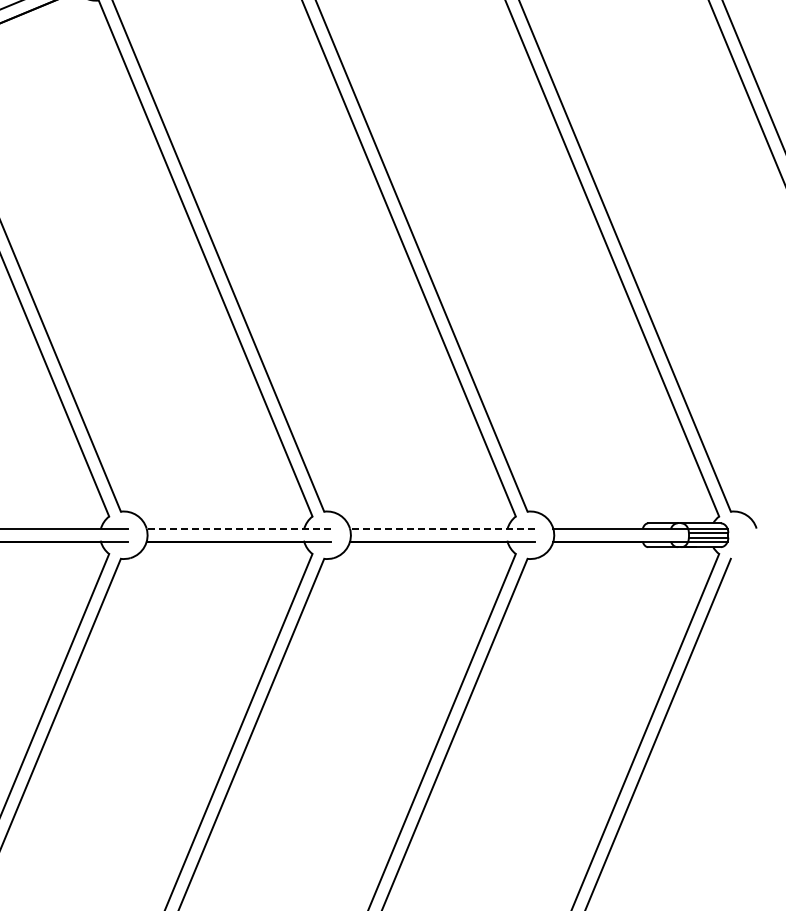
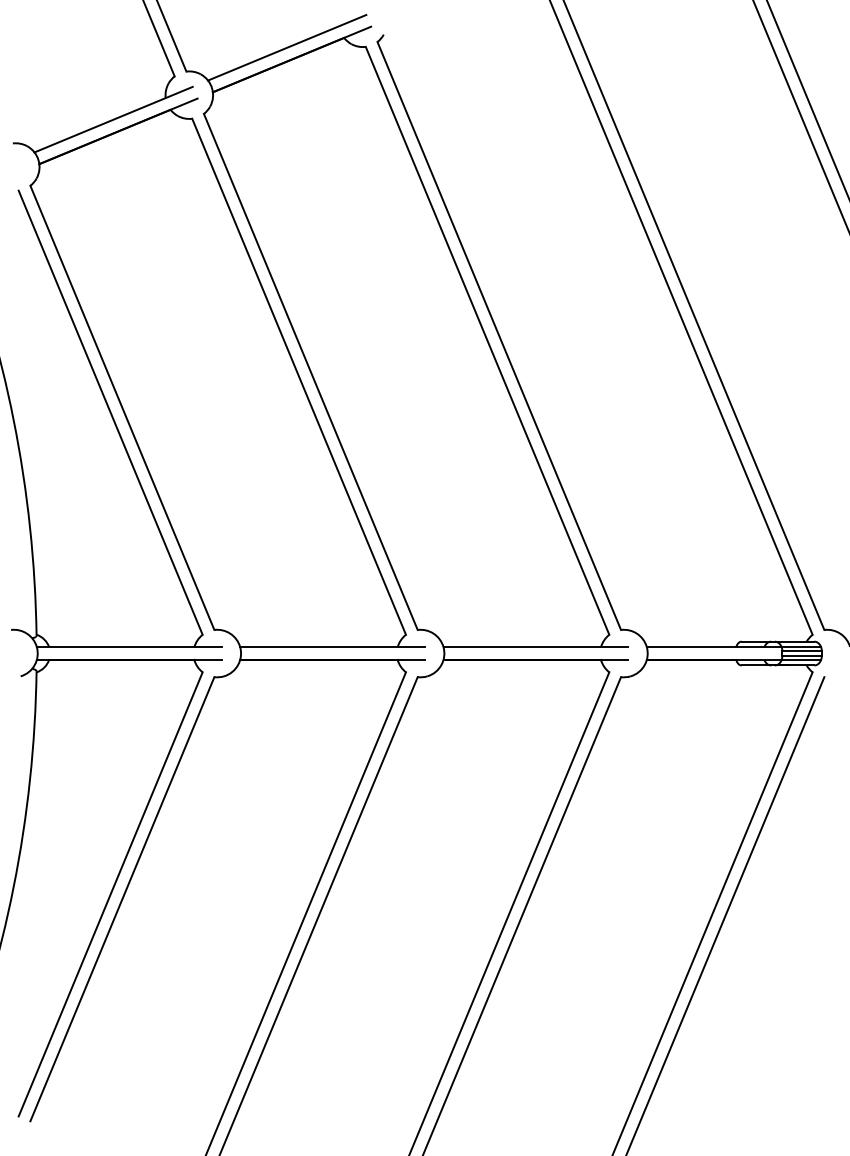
line: (239, 529) -> (332, 647), dashed -> solid
line: (442, 529) -> (535, 647), dashed -> solid

